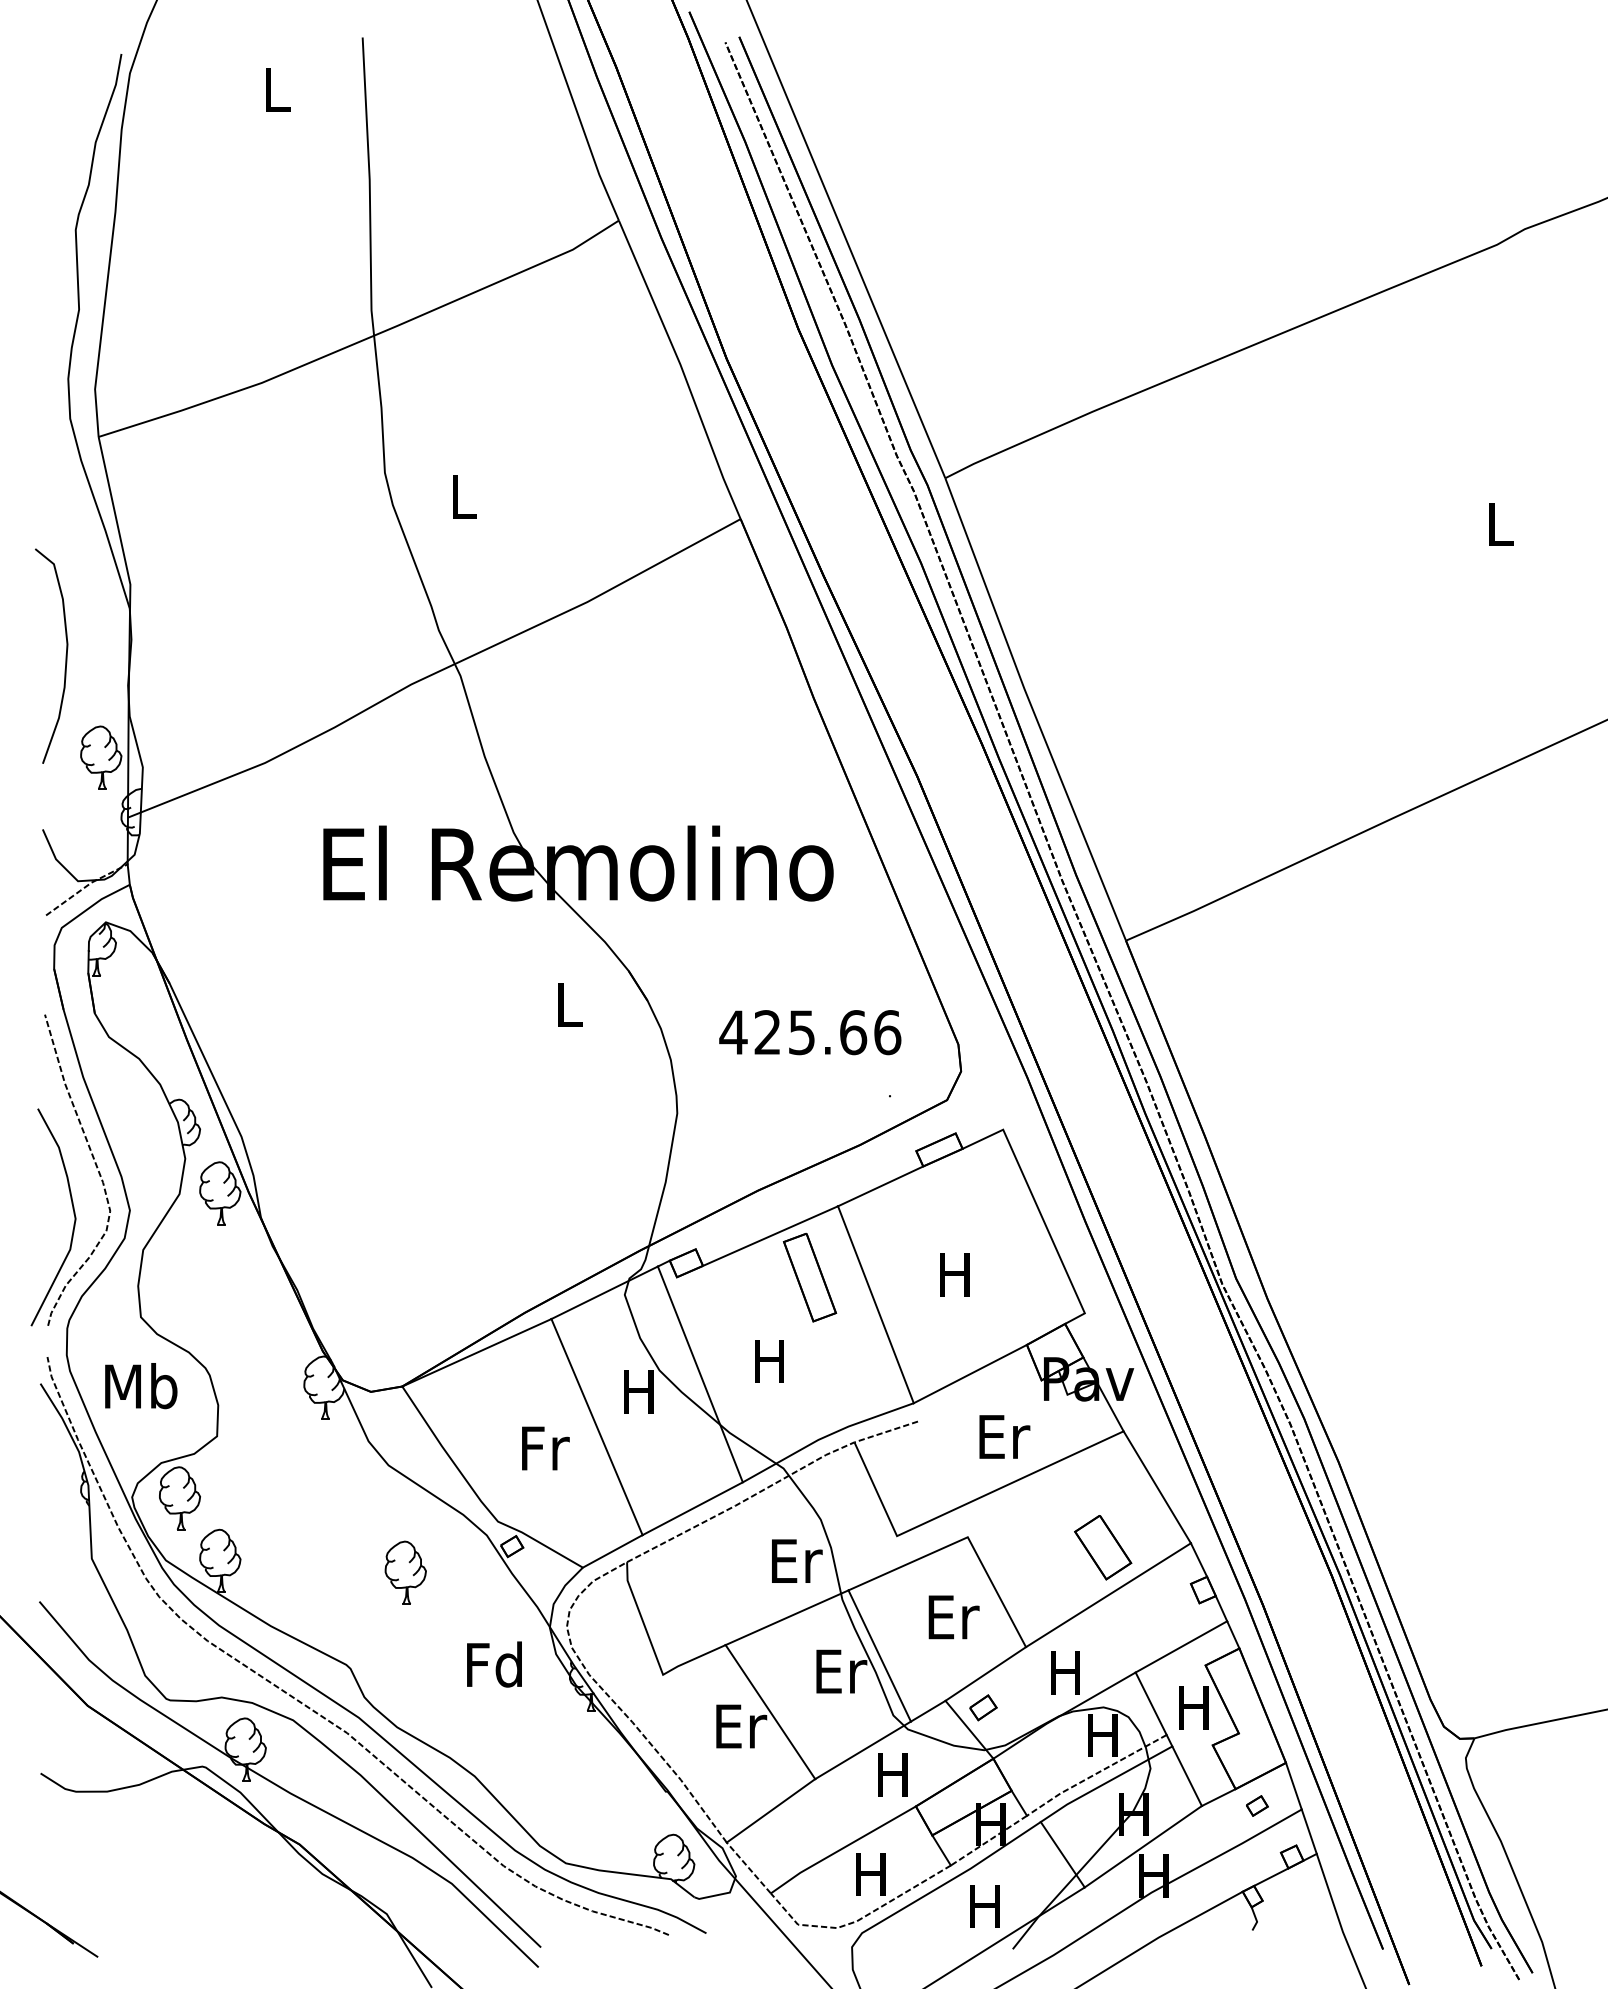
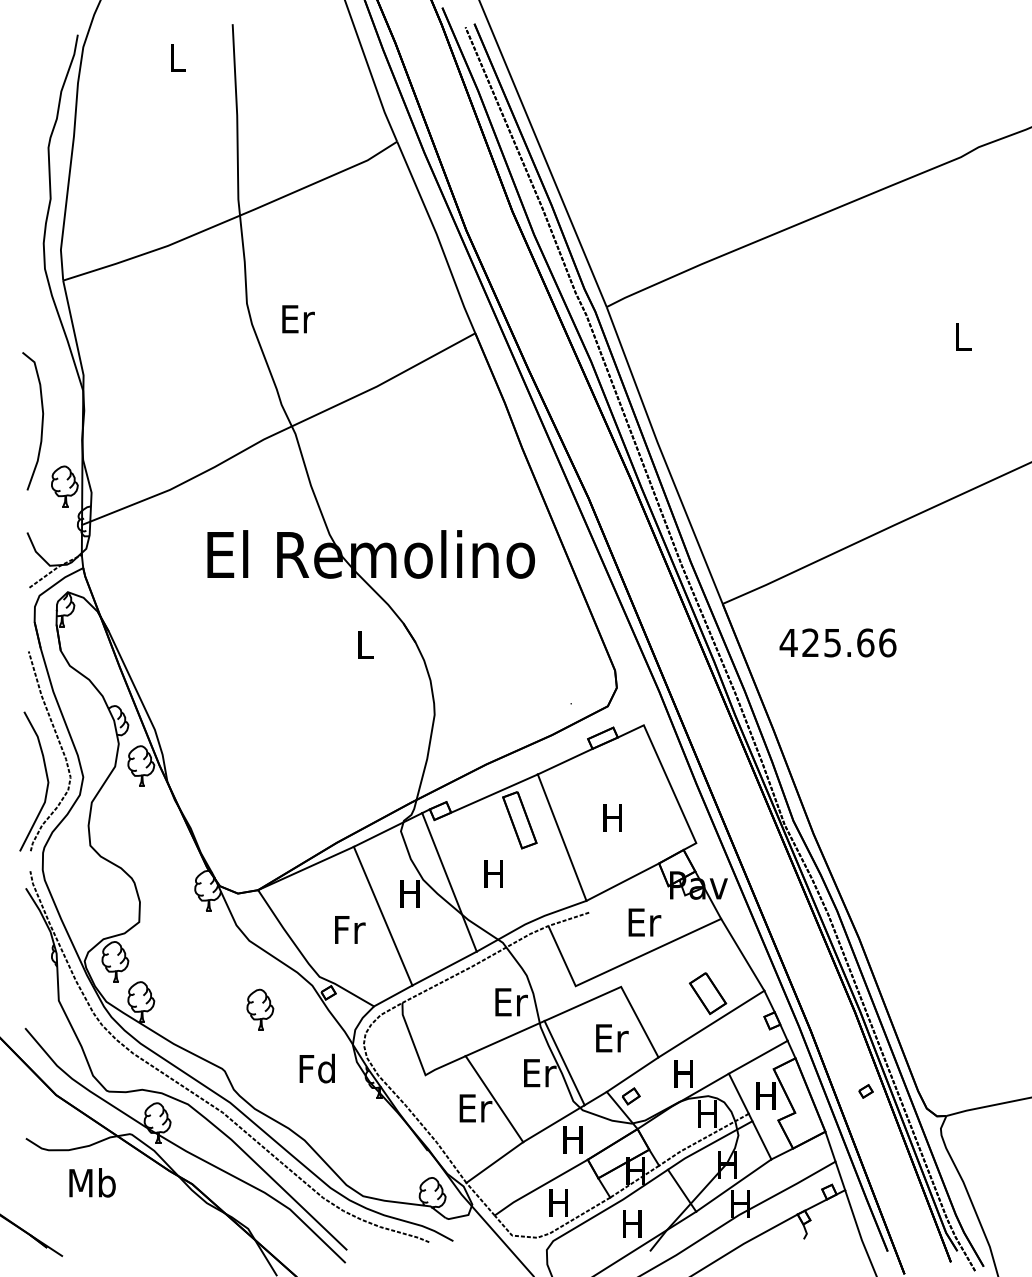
text: (465, 497) -> (298, 319), L -> Er
text: (809, 1031) -> (837, 642), moved
text: (141, 1385) -> (92, 1182), moved
part: (1256, 1806) -> (865, 1091), moved

